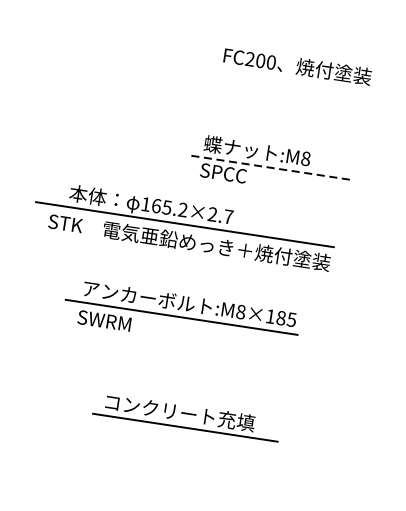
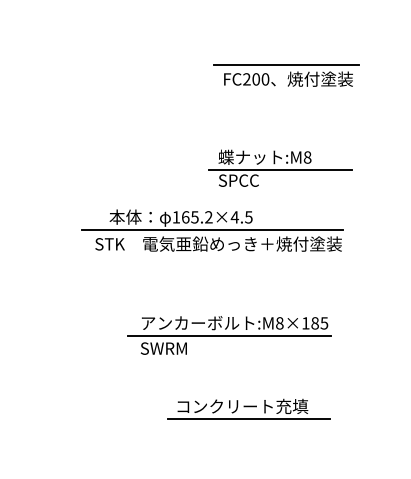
line: (297, 49) -> (286, 64), added
line: (272, 167) -> (280, 169), dashed -> solid
text: (220, 215) -> (241, 217), 165.2×2.7 -> 165.2×4.5
part: (181, 317) -> (229, 335), moved
part: (186, 415) -> (248, 408), moved

